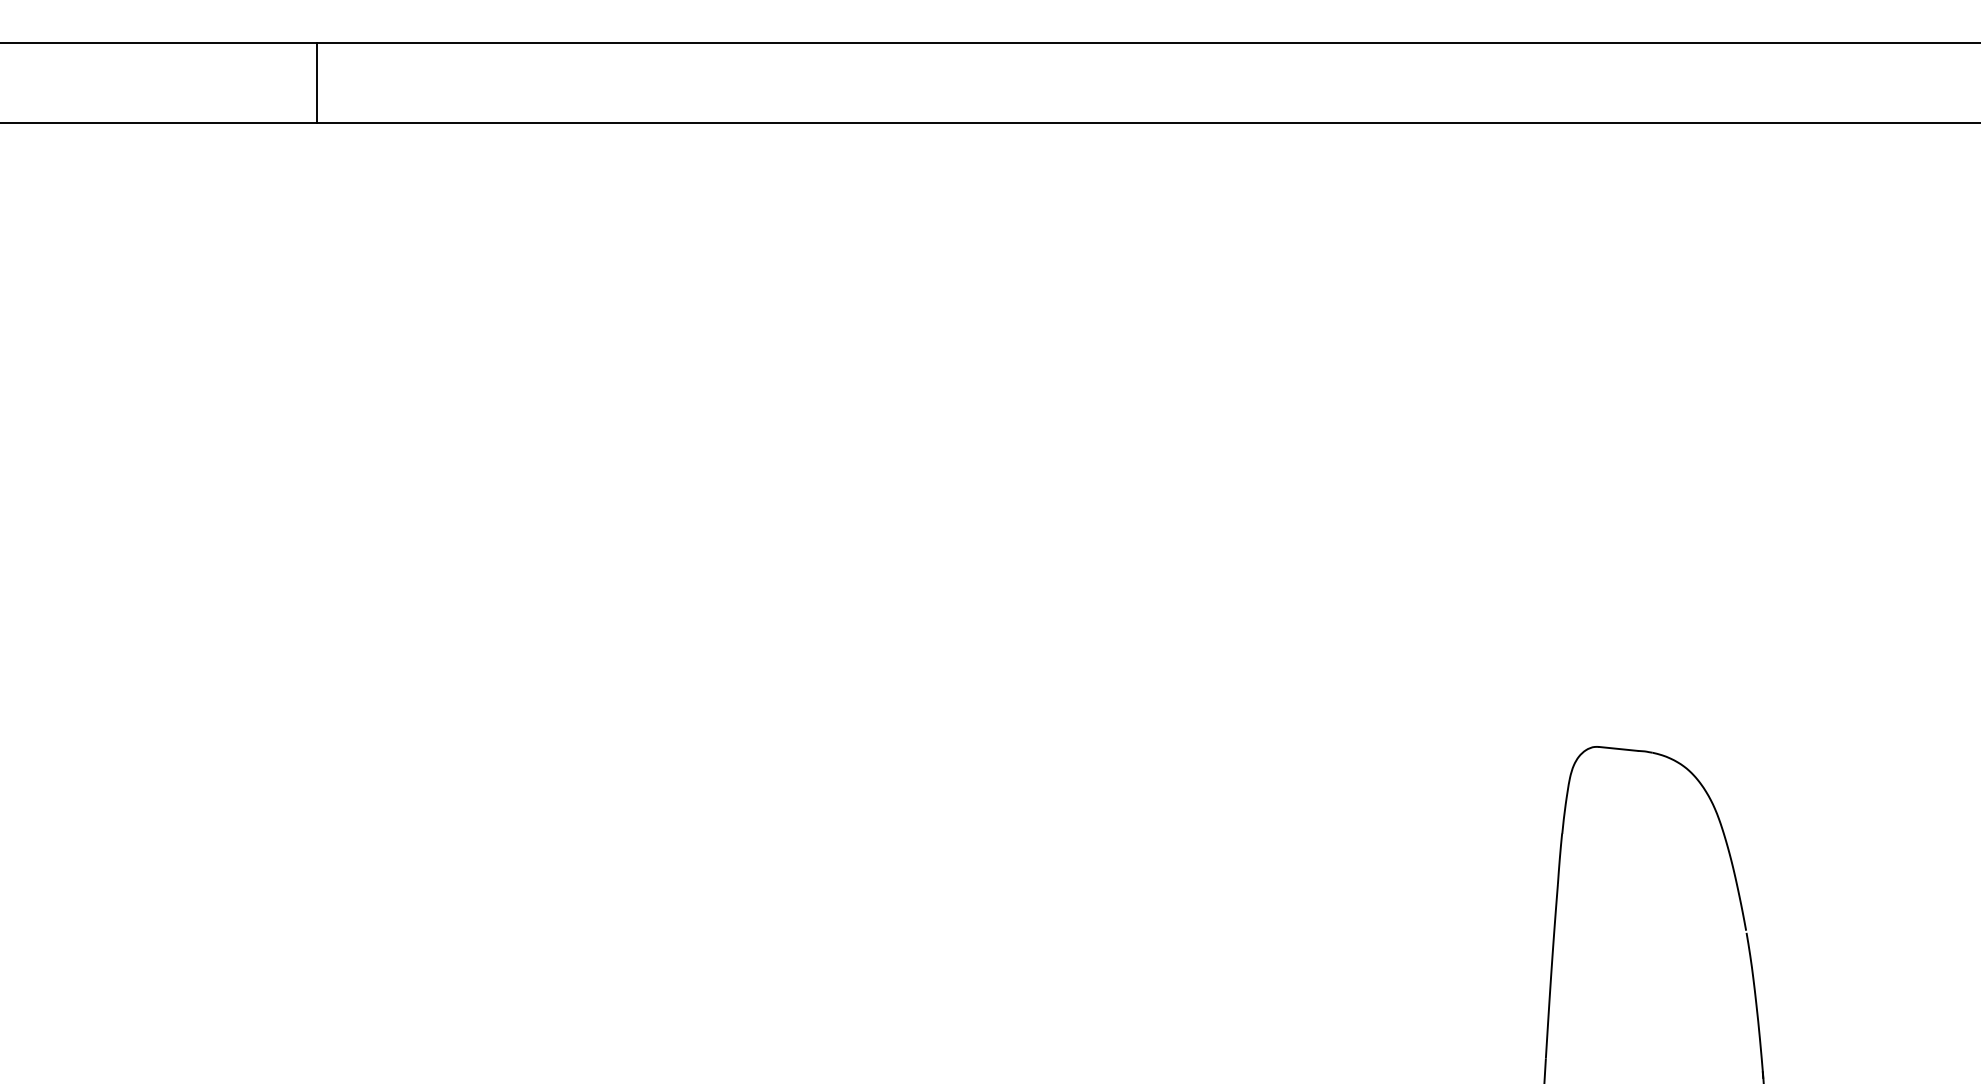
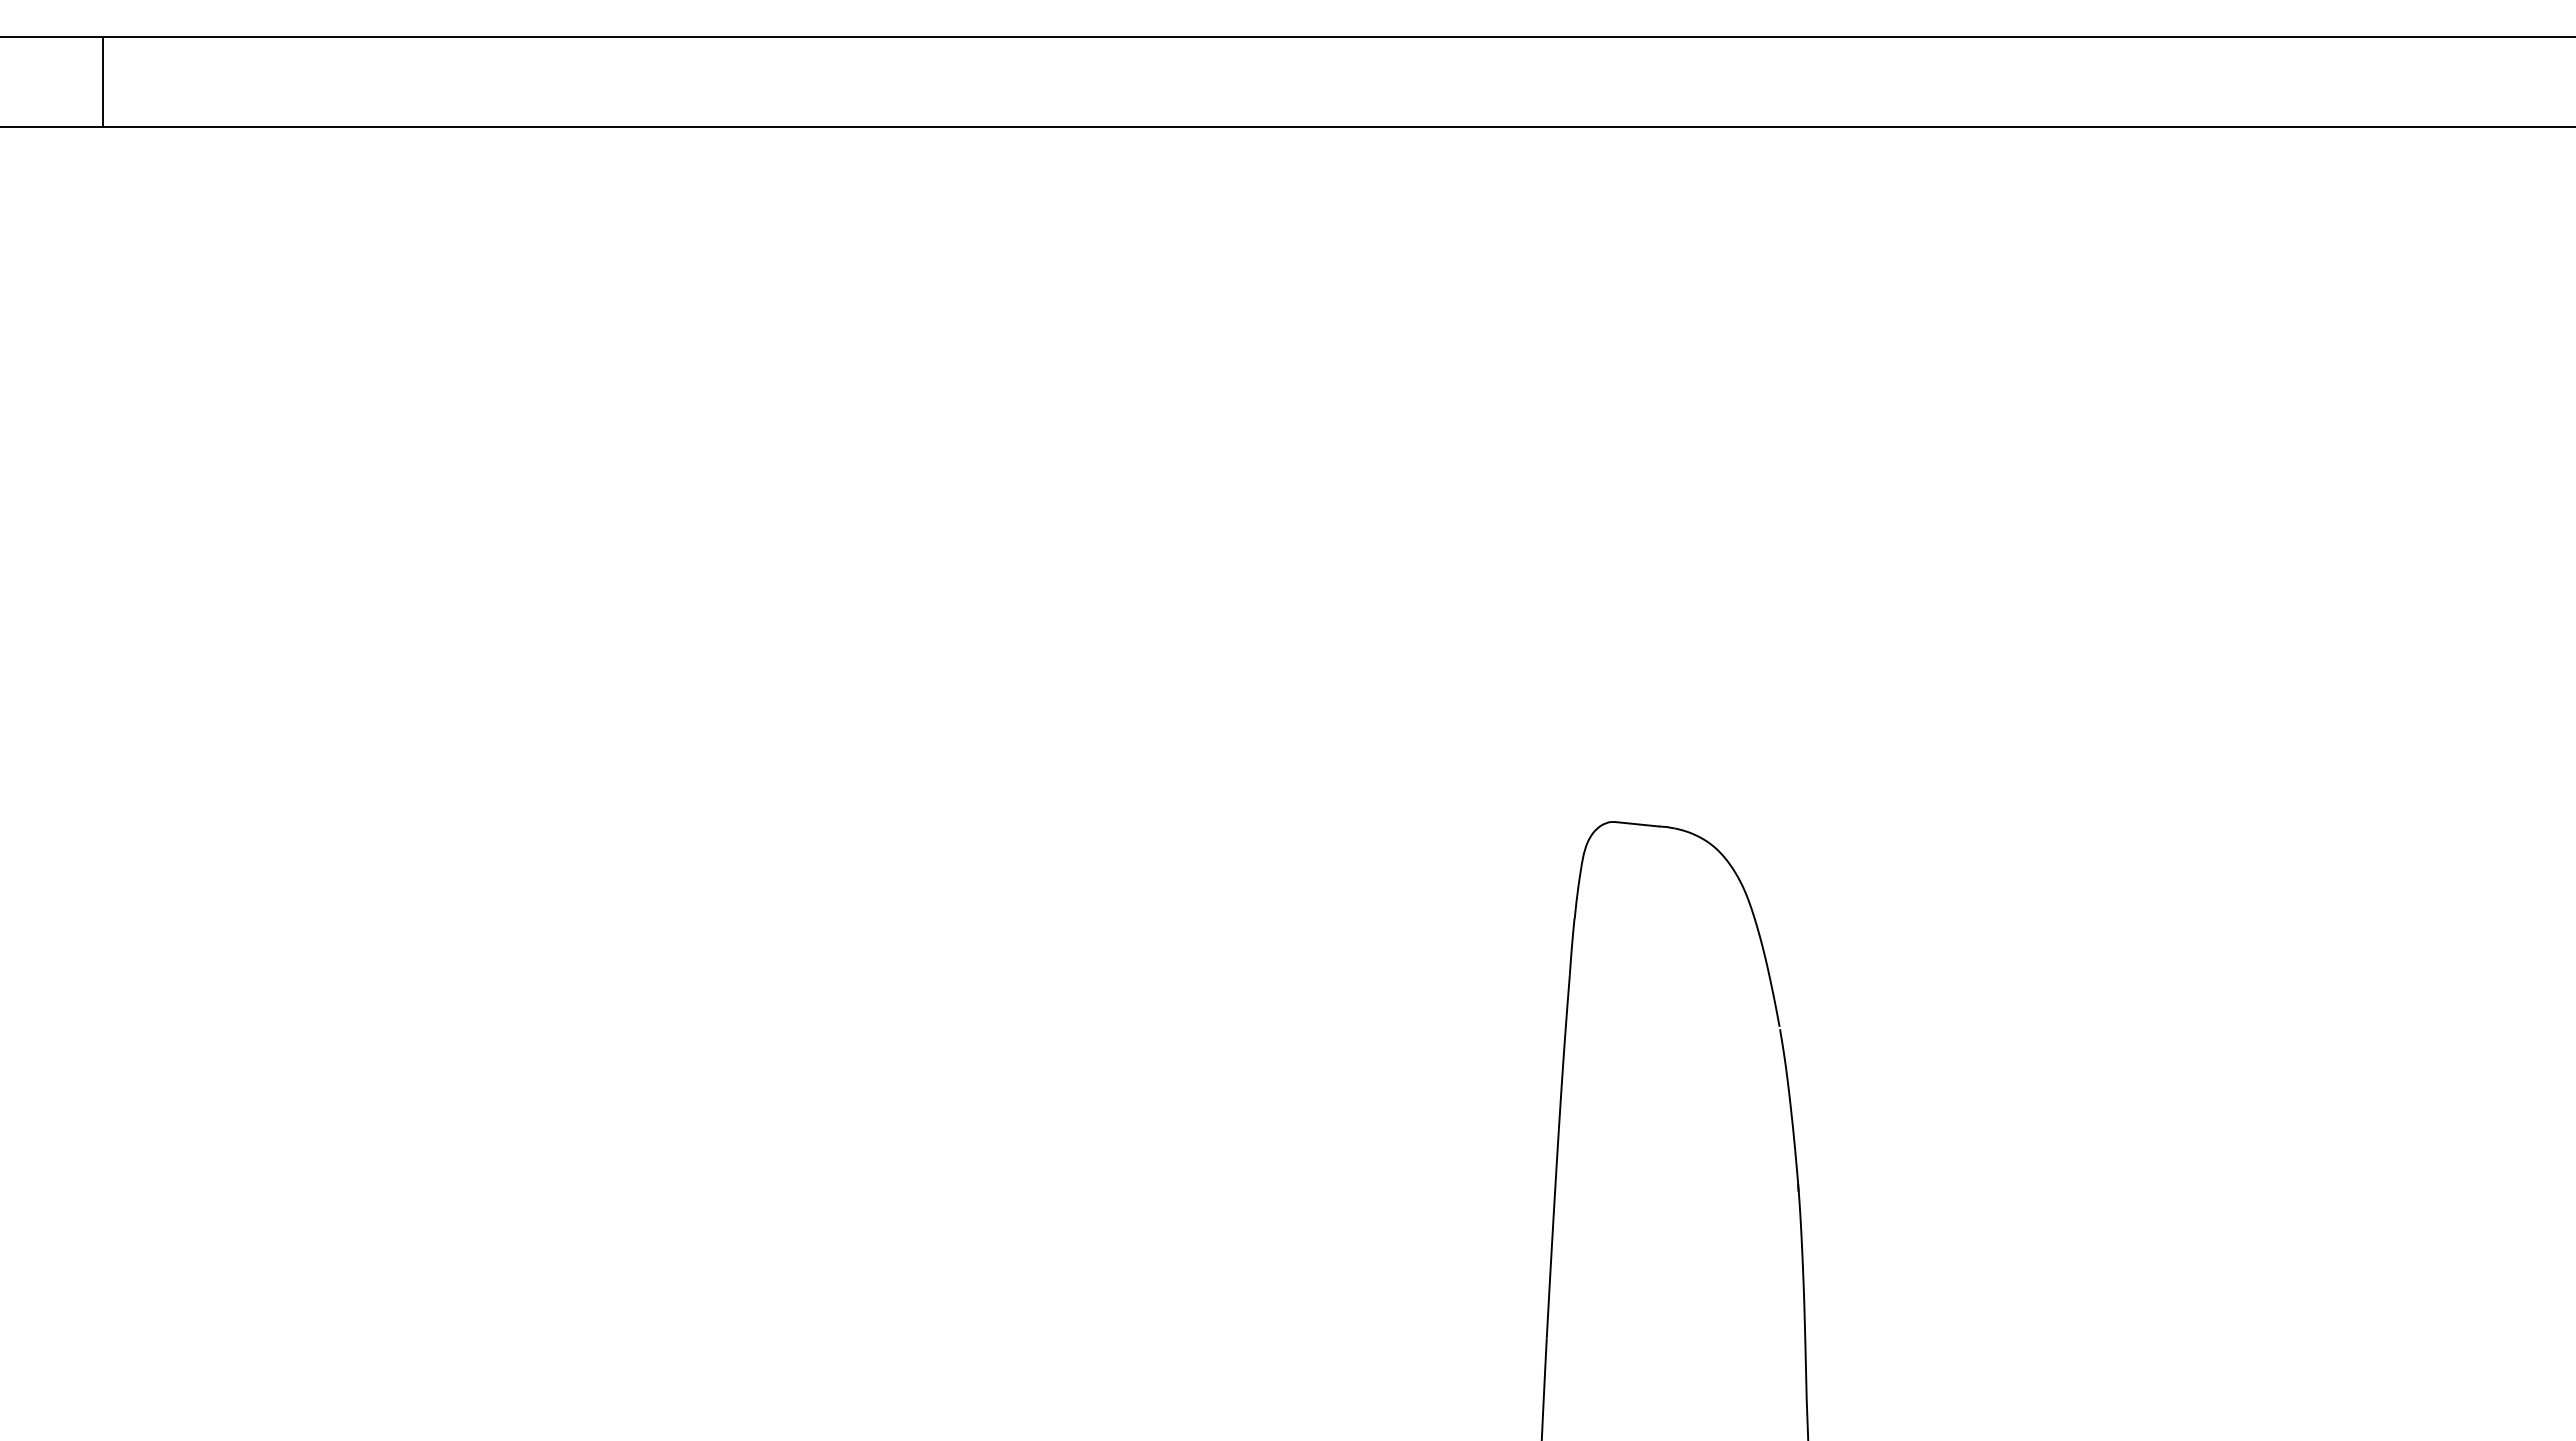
line: (317, 82) -> (102, 81), moved

